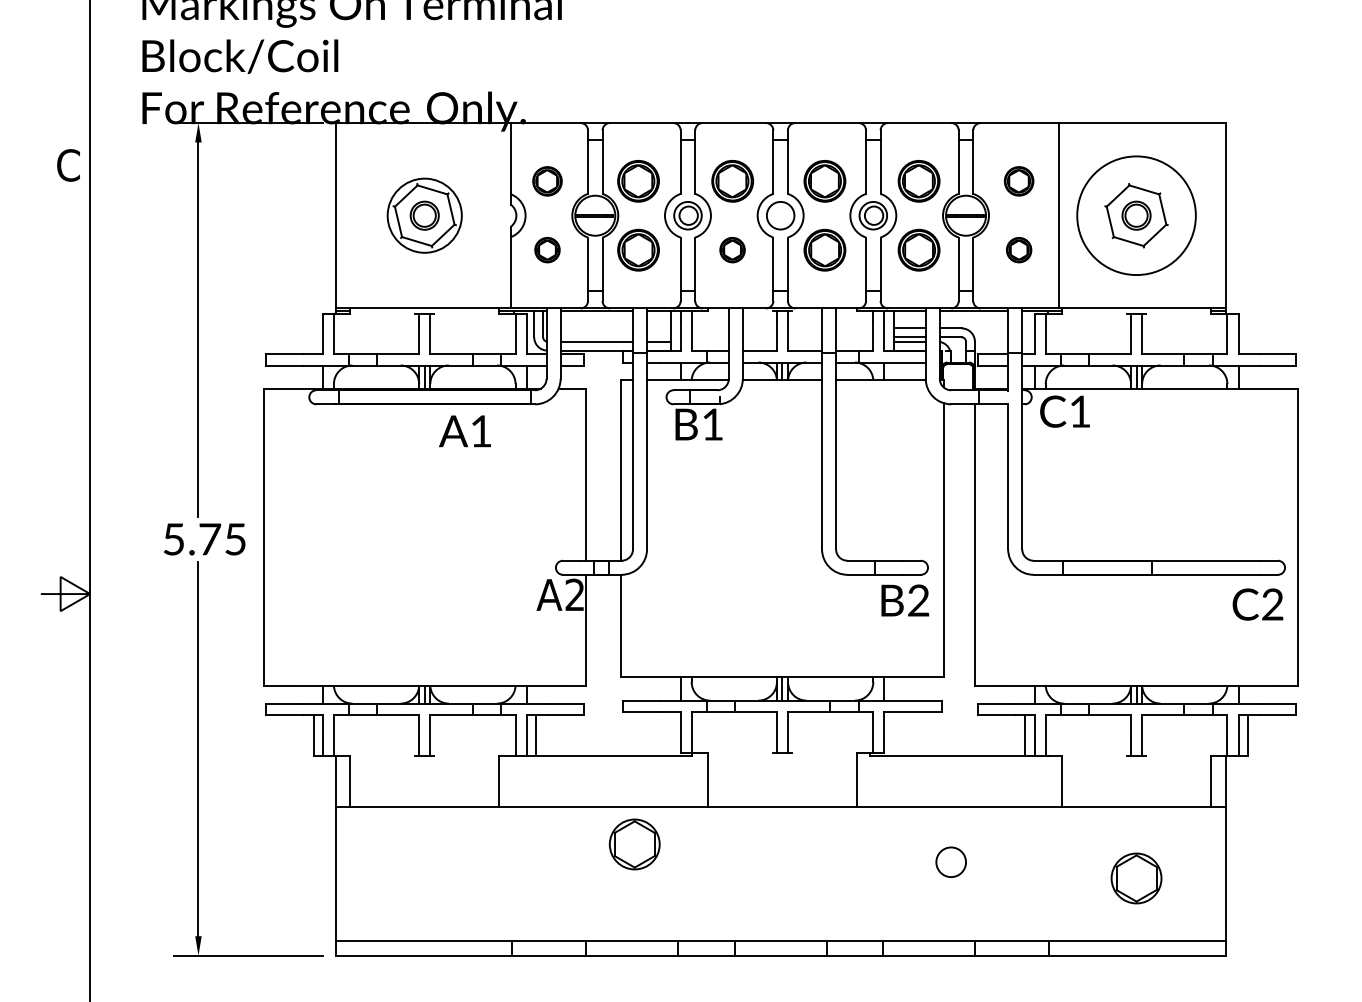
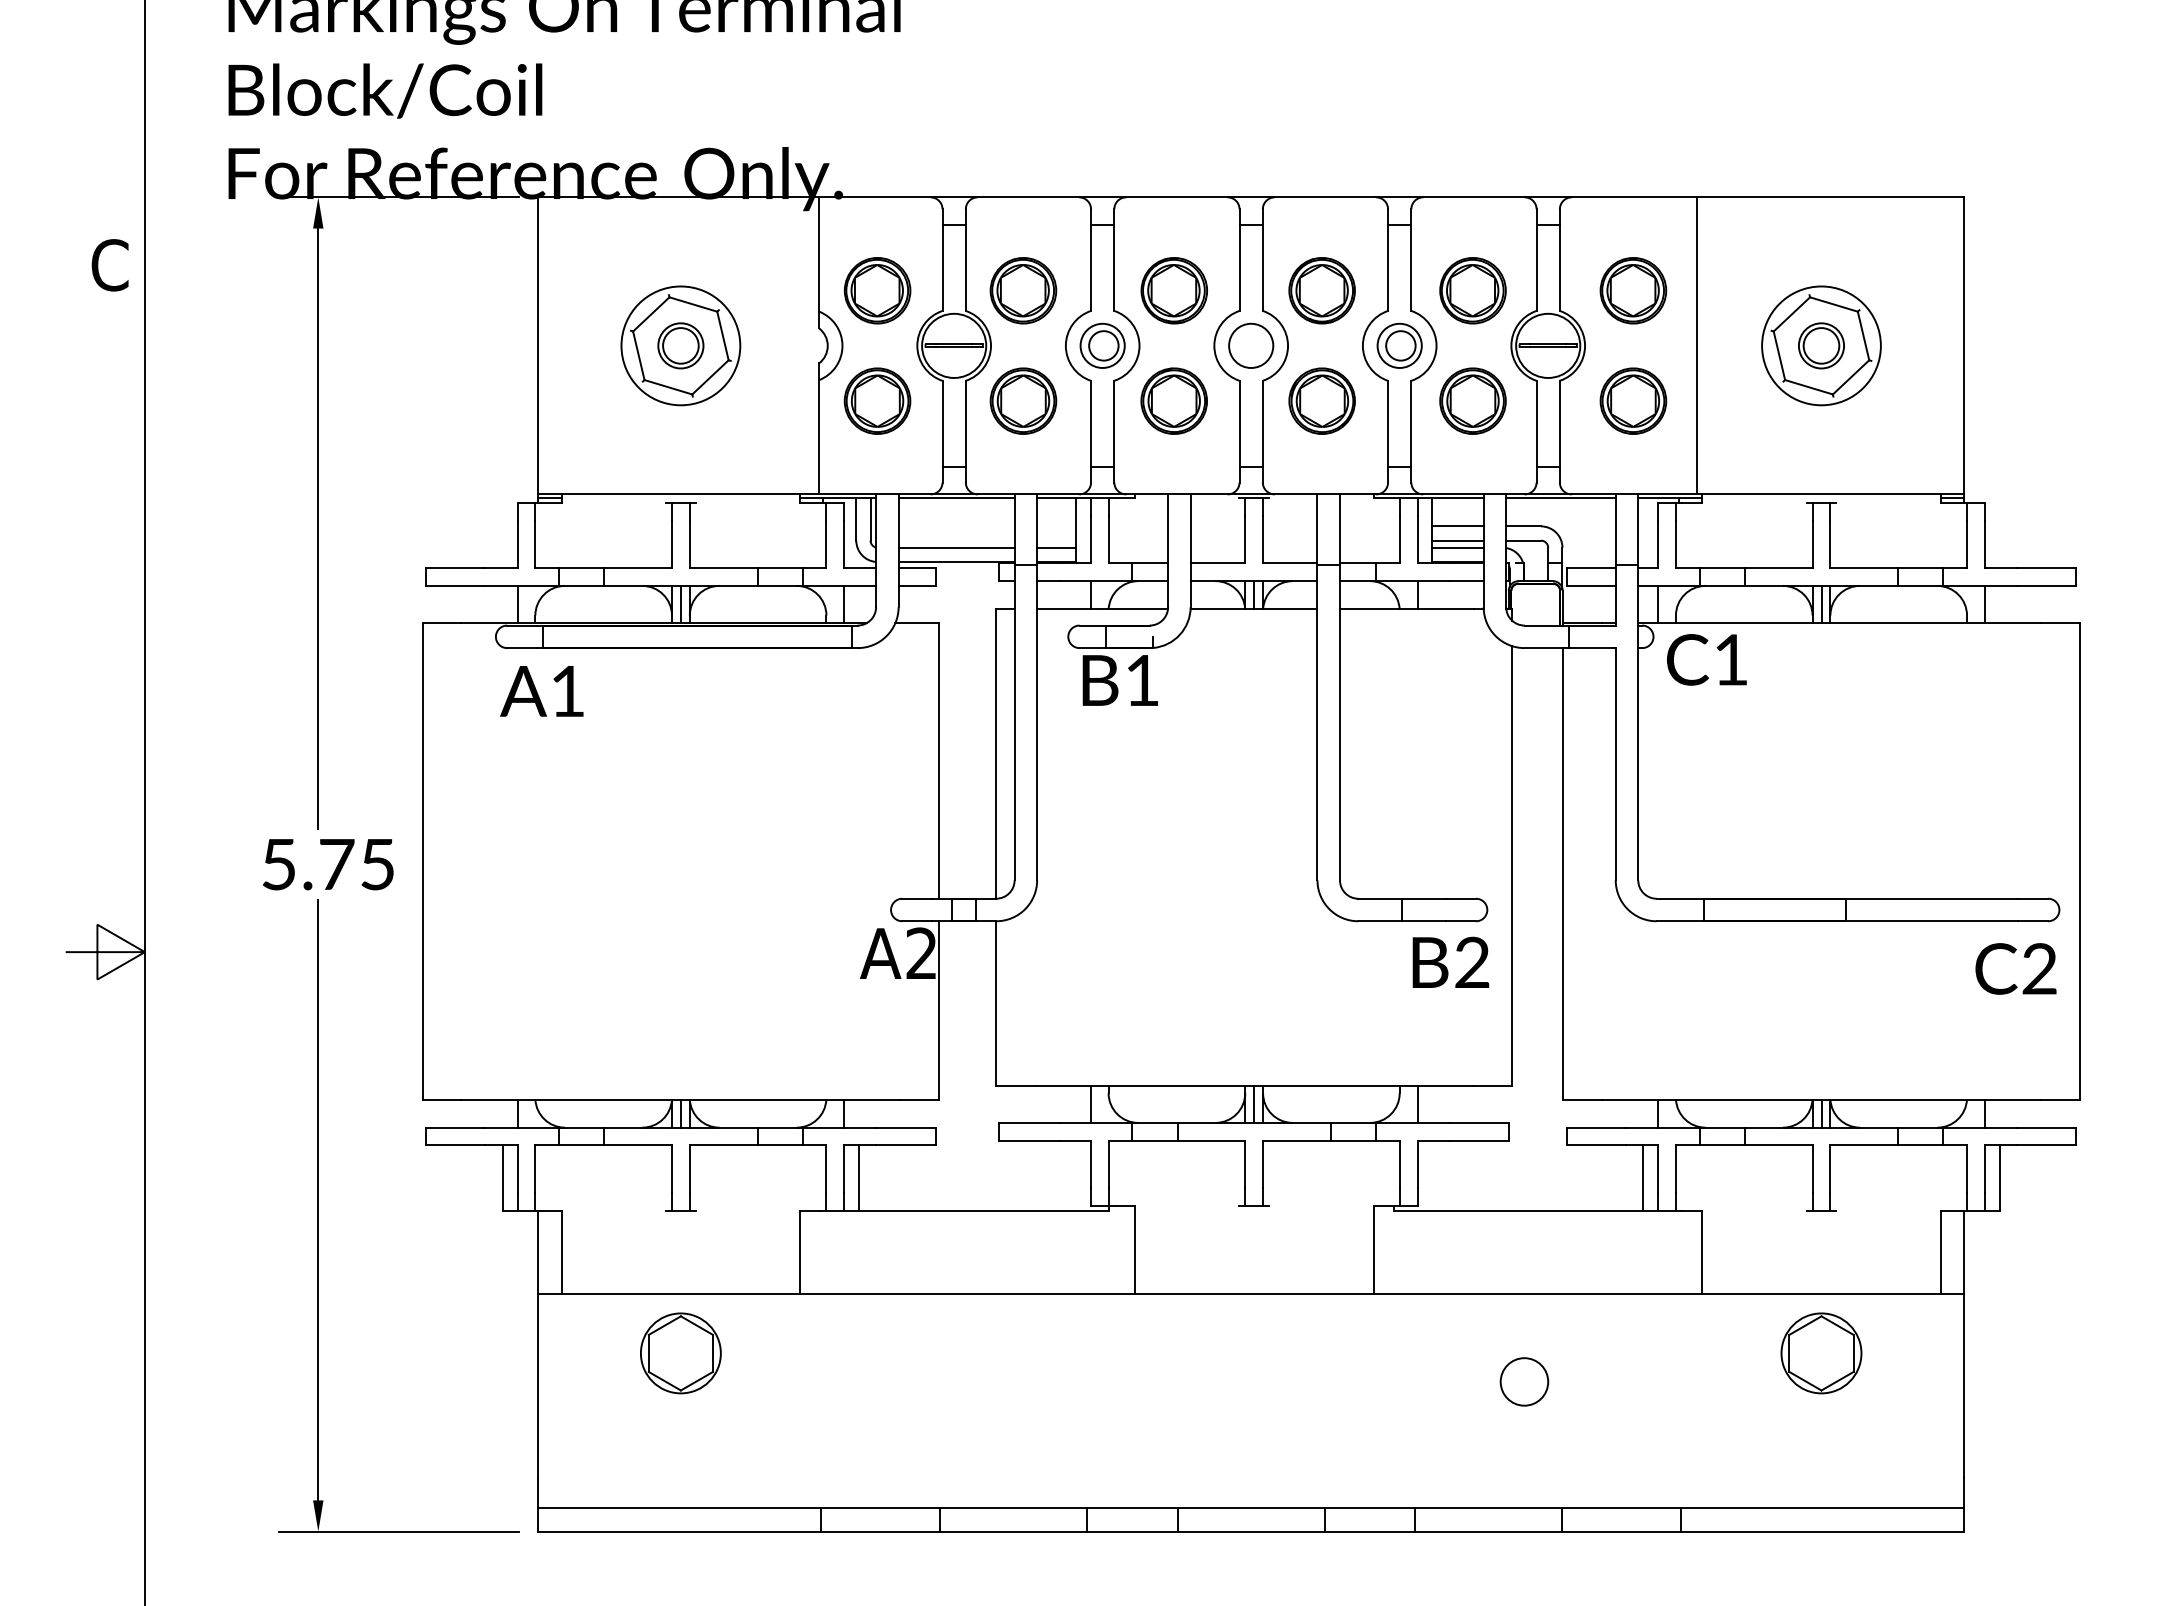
part: (547, 181) -> (877, 291), size x1.43
part: (1018, 181) -> (1632, 291), size x1.43
circle: (1136, 215) -> (1821, 345), size x0.62
part: (547, 249) -> (877, 399), size x1.67
part: (732, 249) -> (1174, 399), size x1.67
part: (1018, 249) -> (1632, 399), size x1.67
text: (464, 431) -> (541, 691), moved
part: (634, 844) -> (680, 1353), moved
part: (1136, 878) -> (1821, 1353), moved

